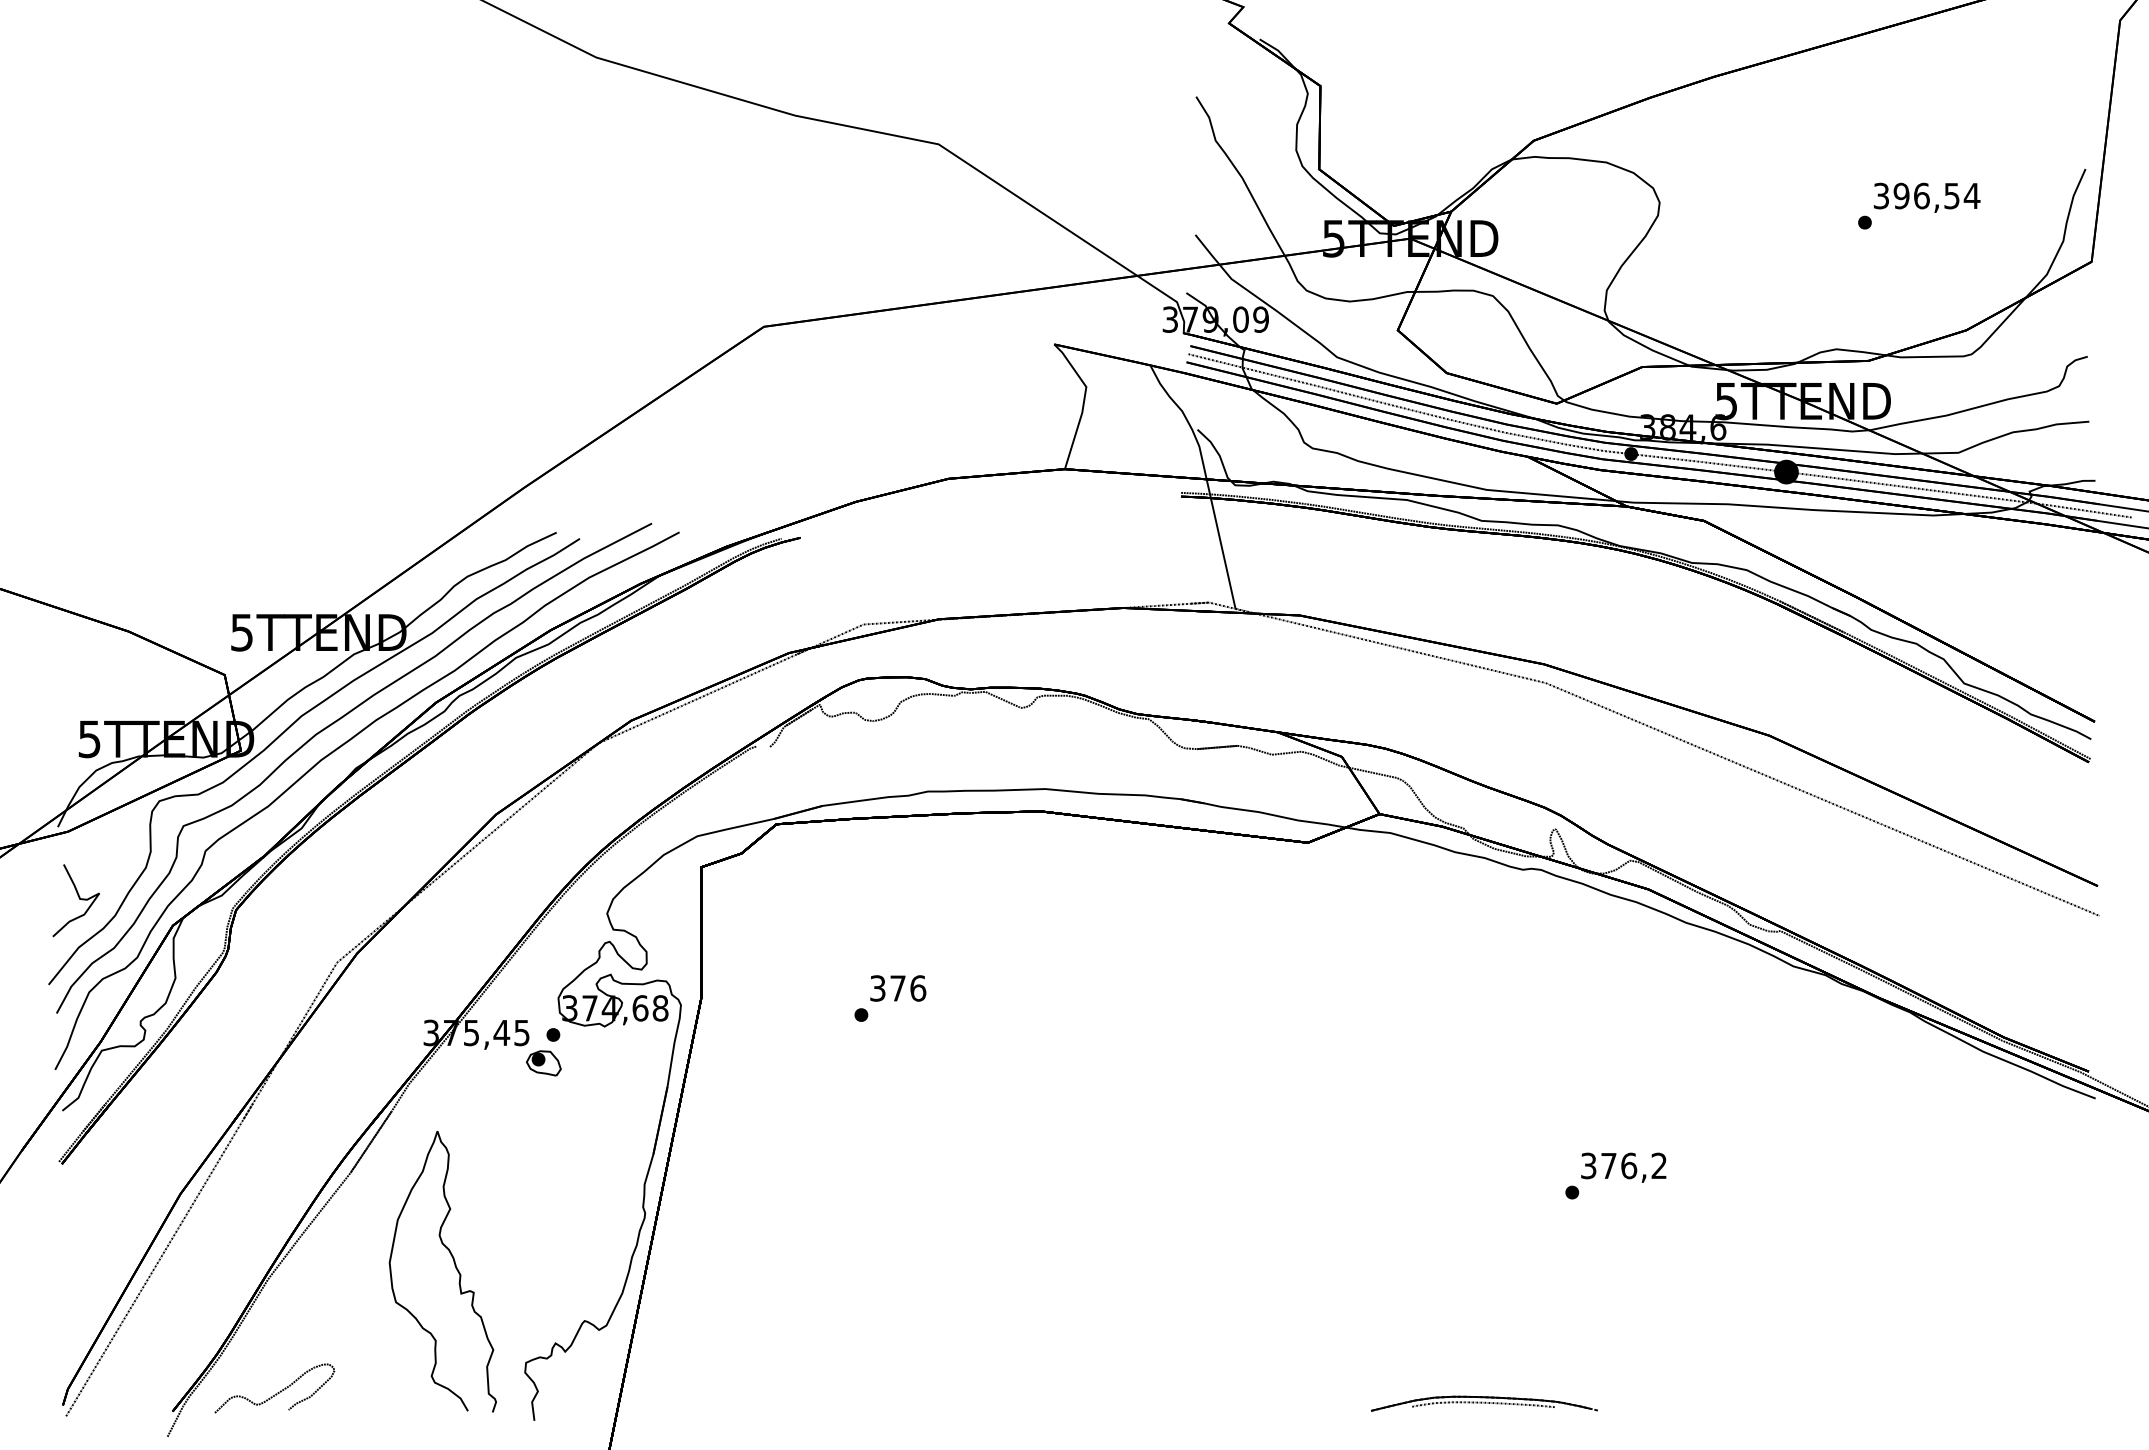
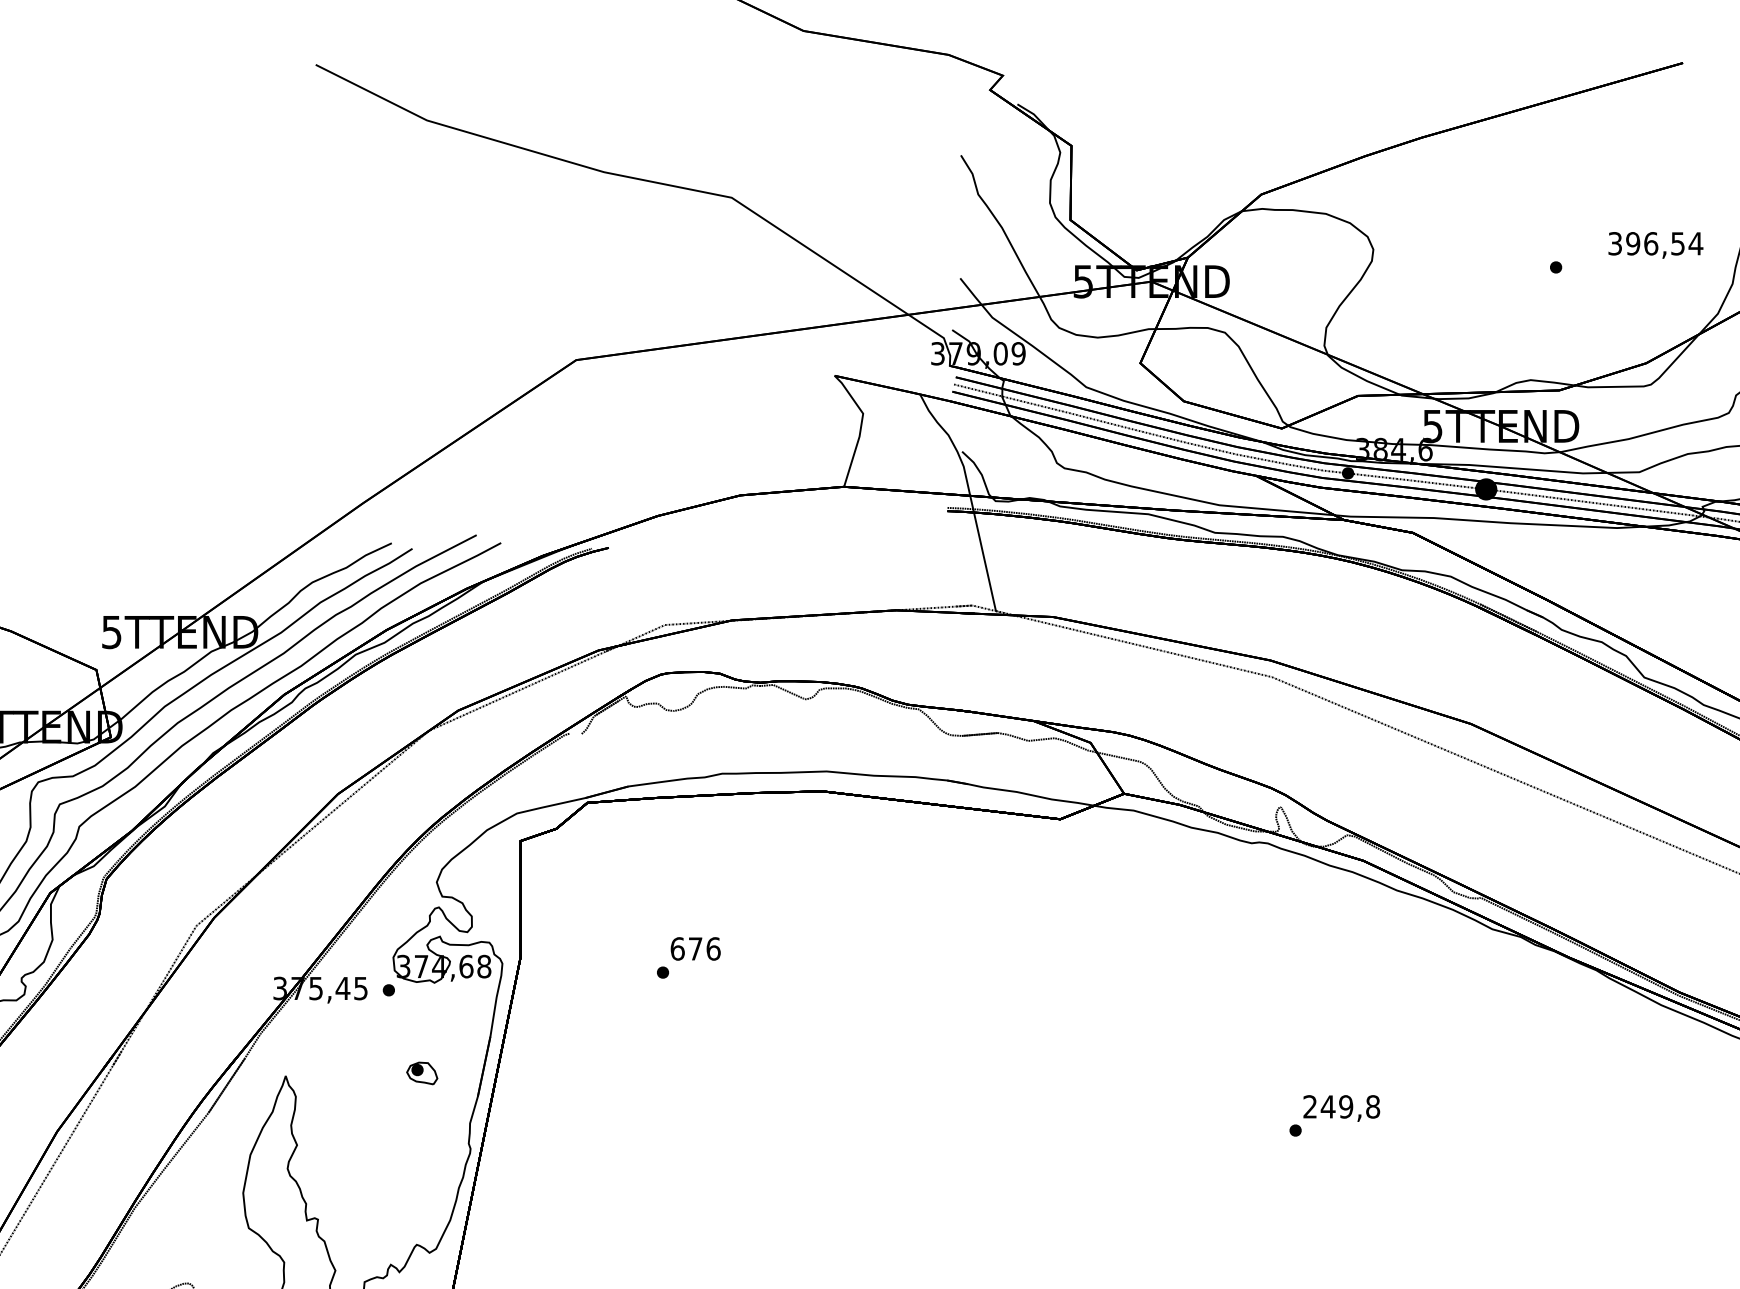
text: (1926, 197) -> (1655, 245), moved
text: (877, 988) -> (677, 948), 376 -> 676
part: (543, 1063) -> (421, 1073), moved
text: (1624, 1165) -> (1342, 1106), 376,2 -> 249,8

